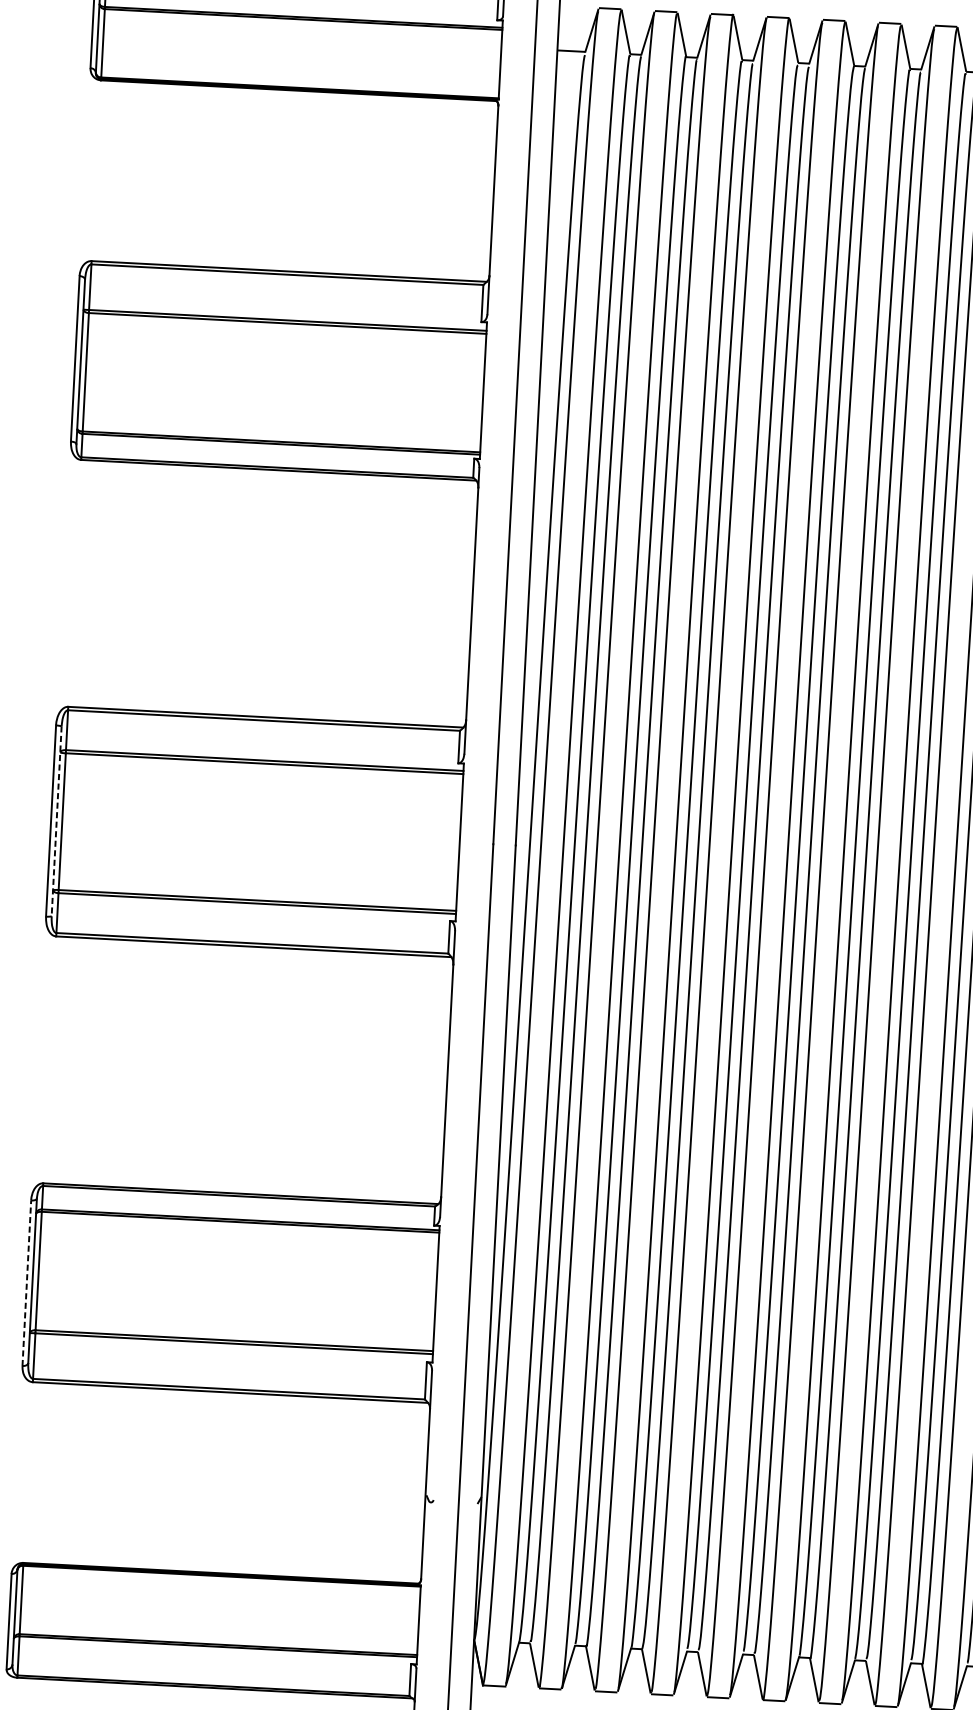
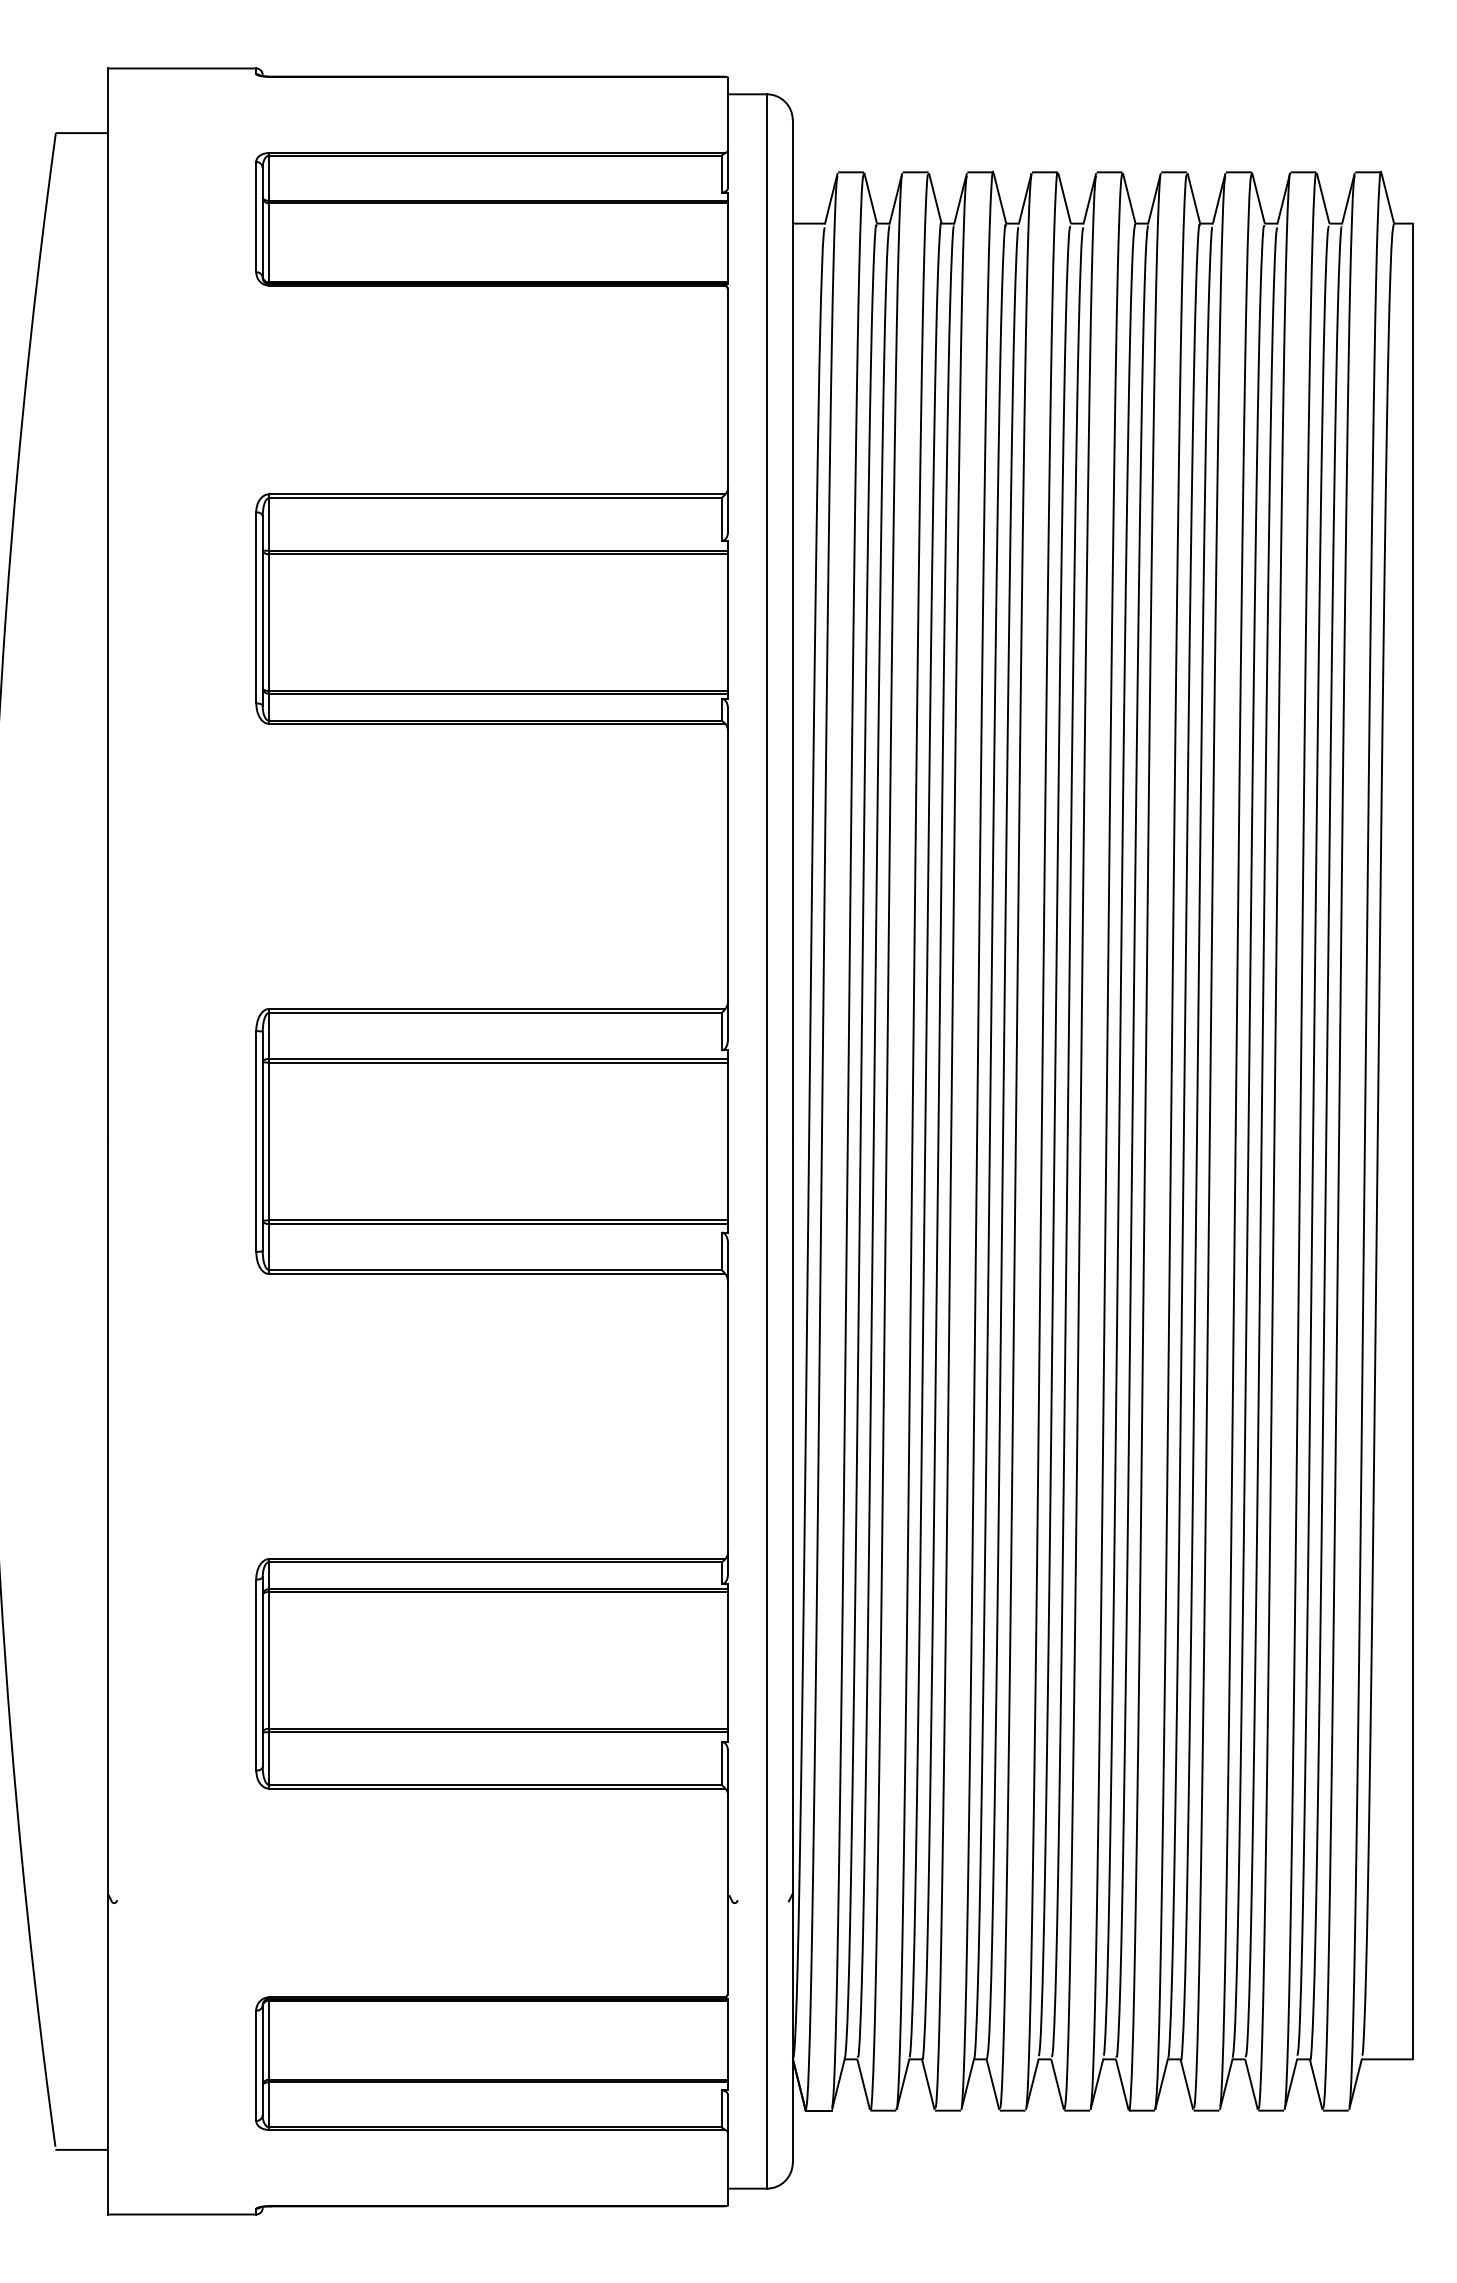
line: (56, 821) -> (262, 1141), dashed -> solid
line: (27, 1283) -> (256, 1675), dashed -> solid

